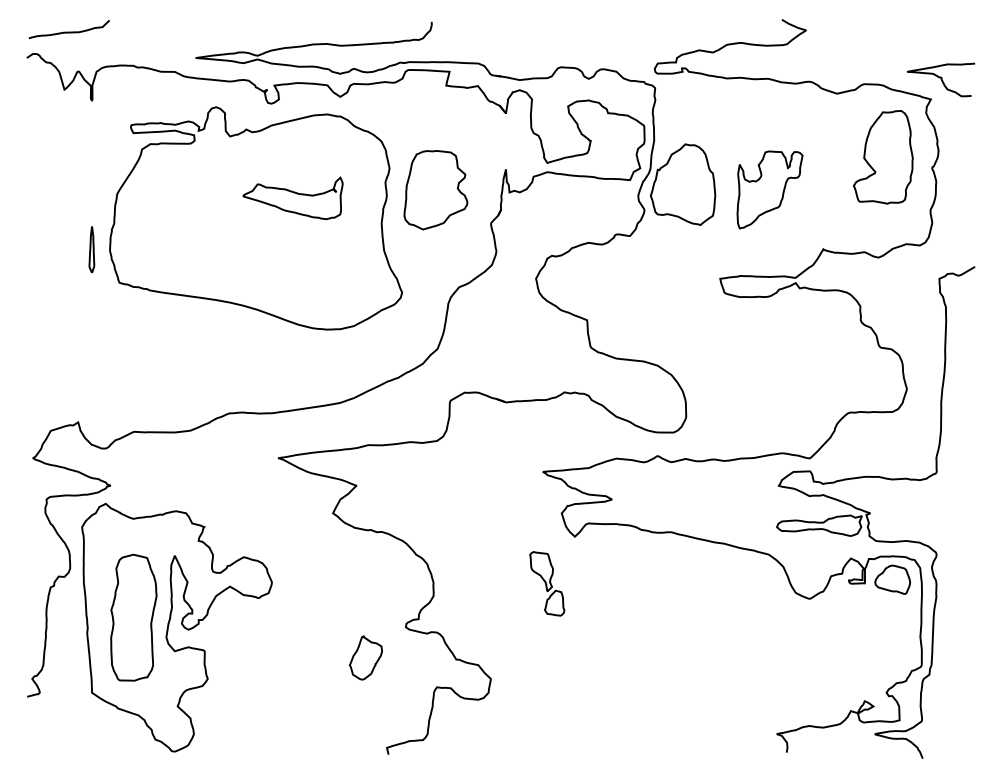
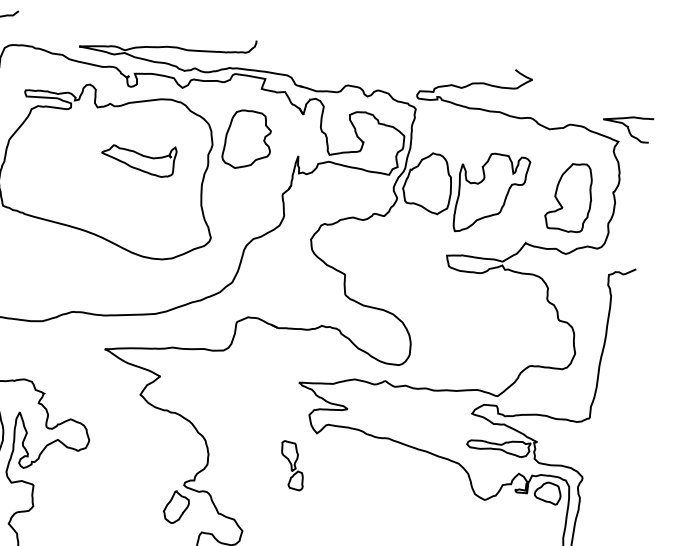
part: (883, 157) -> (569, 197), moved
part: (769, 189) -> (491, 194), size x1.43
part: (435, 190) -> (247, 140), moved
part: (365, 657) -> (176, 507), moved

